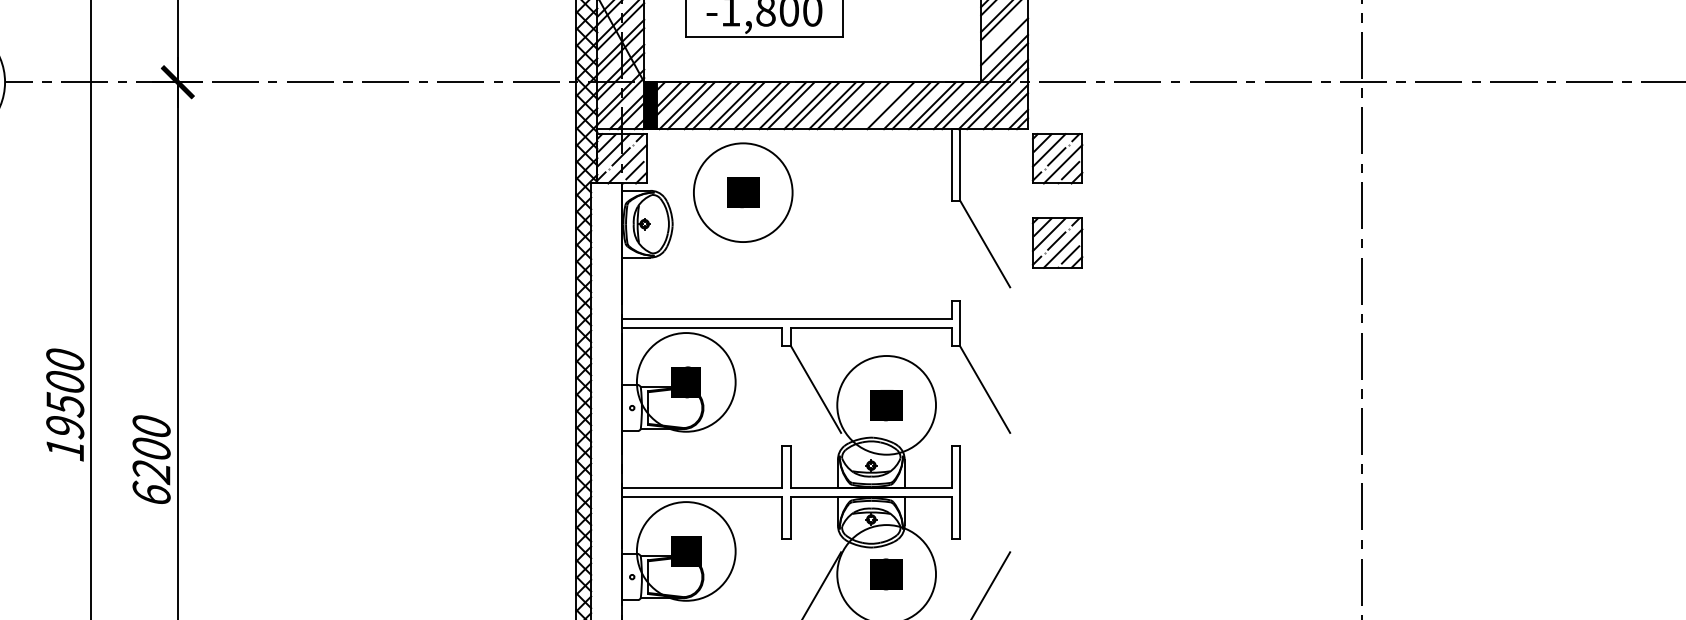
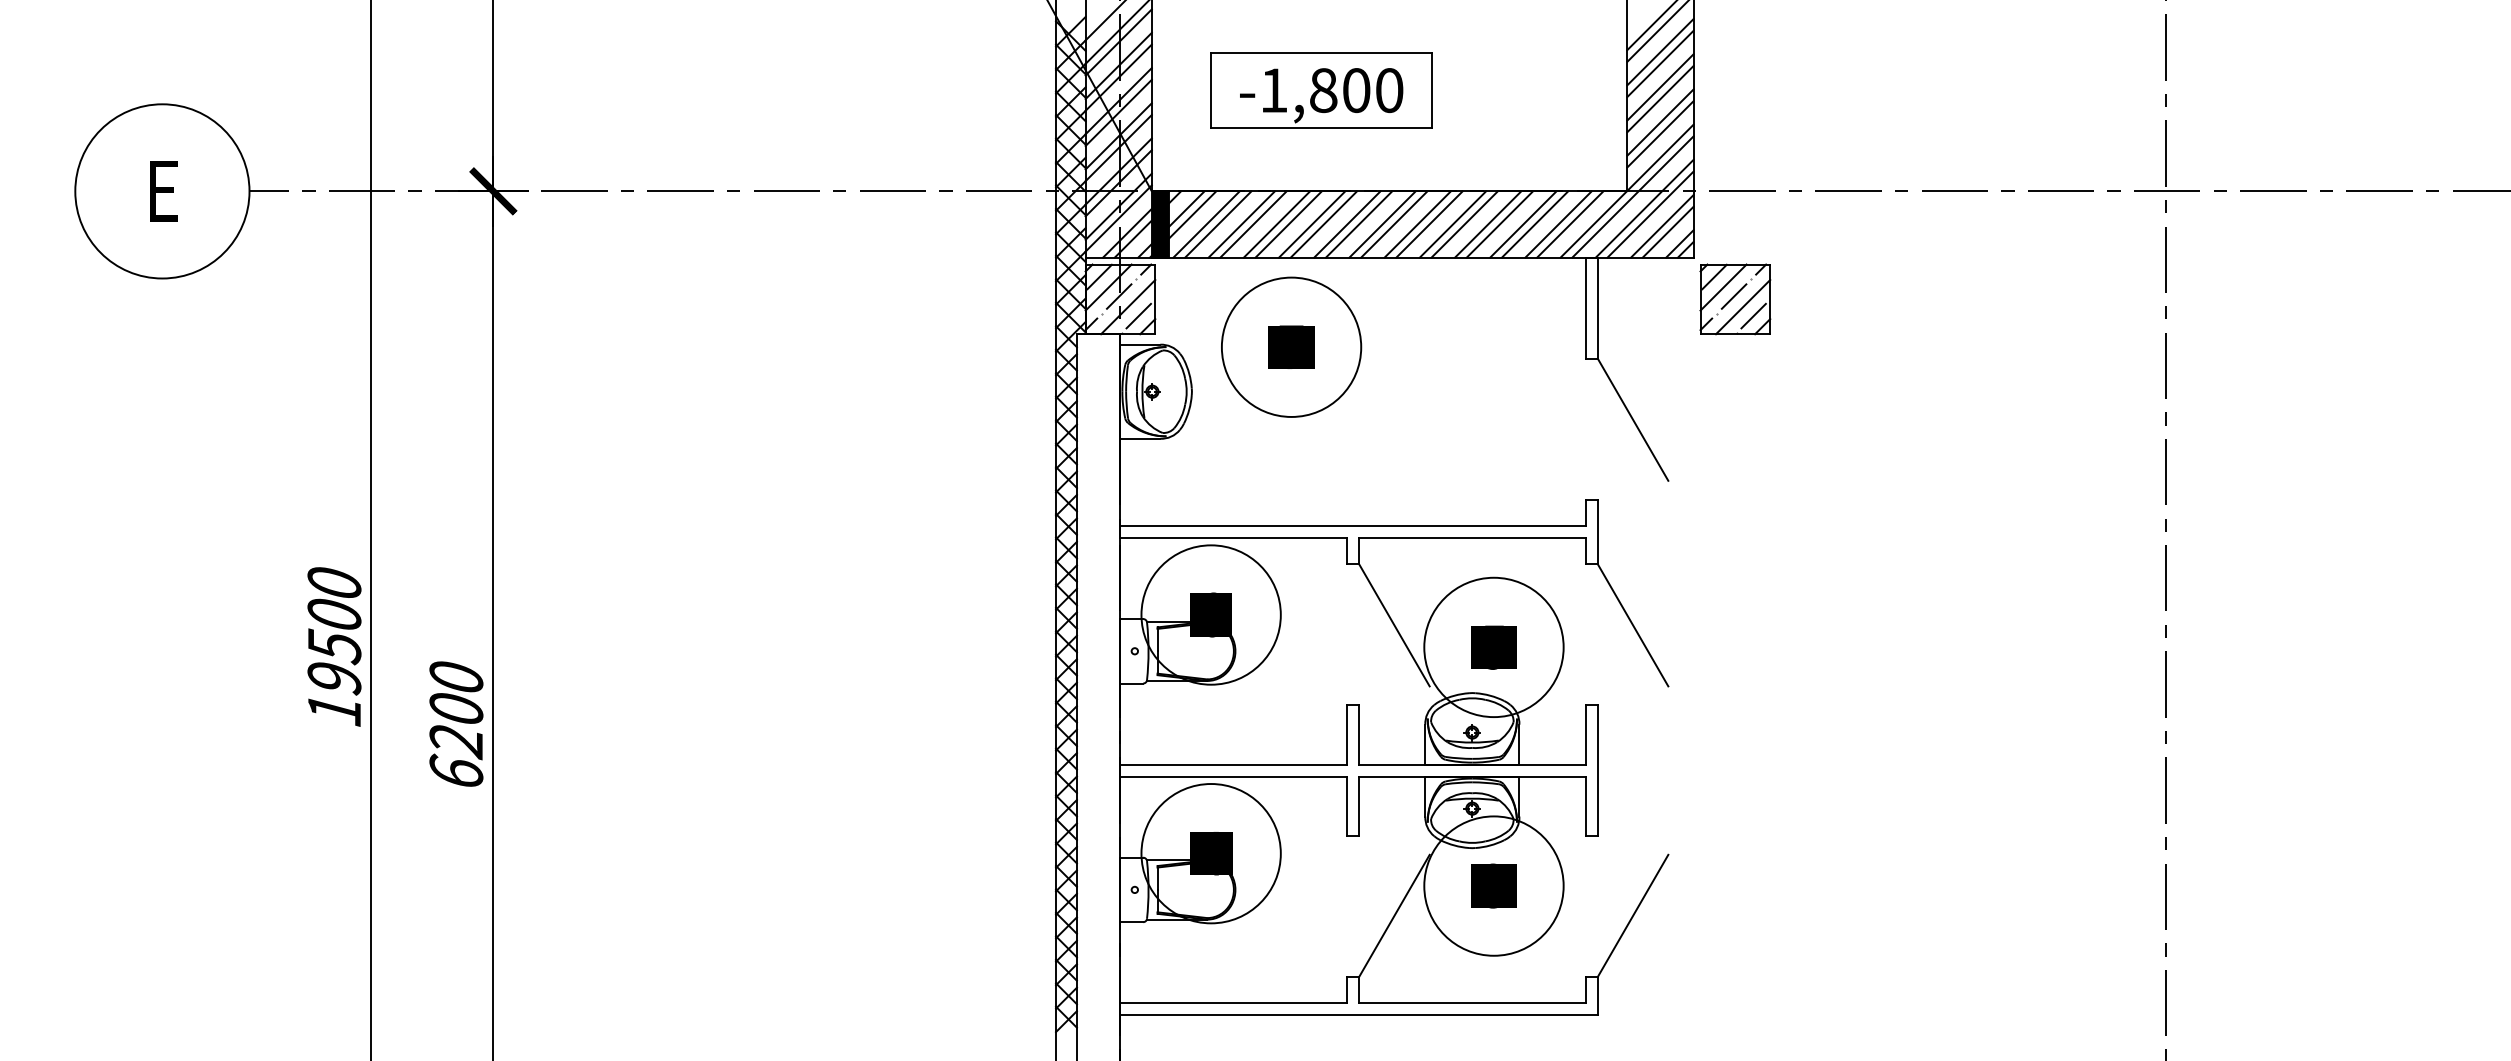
line: (1004, 33) -> (1660, 122), added
line: (882, 105) -> (1488, 224), added
part: (1057, 243) -> (1735, 418), removed

